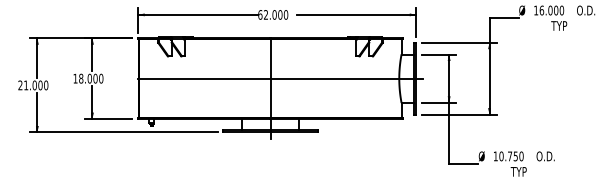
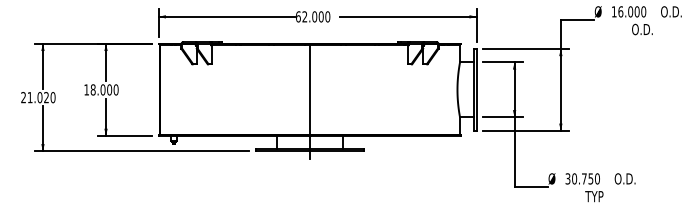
text: (560, 25) -> (642, 28), TYP -> O.D.
line: (280, 78) -> (321, 89), removed
text: (40, 85) -> (46, 97), 21.000 -> 21.020
text: (495, 156) -> (567, 179), 10.750 -> 30.750

